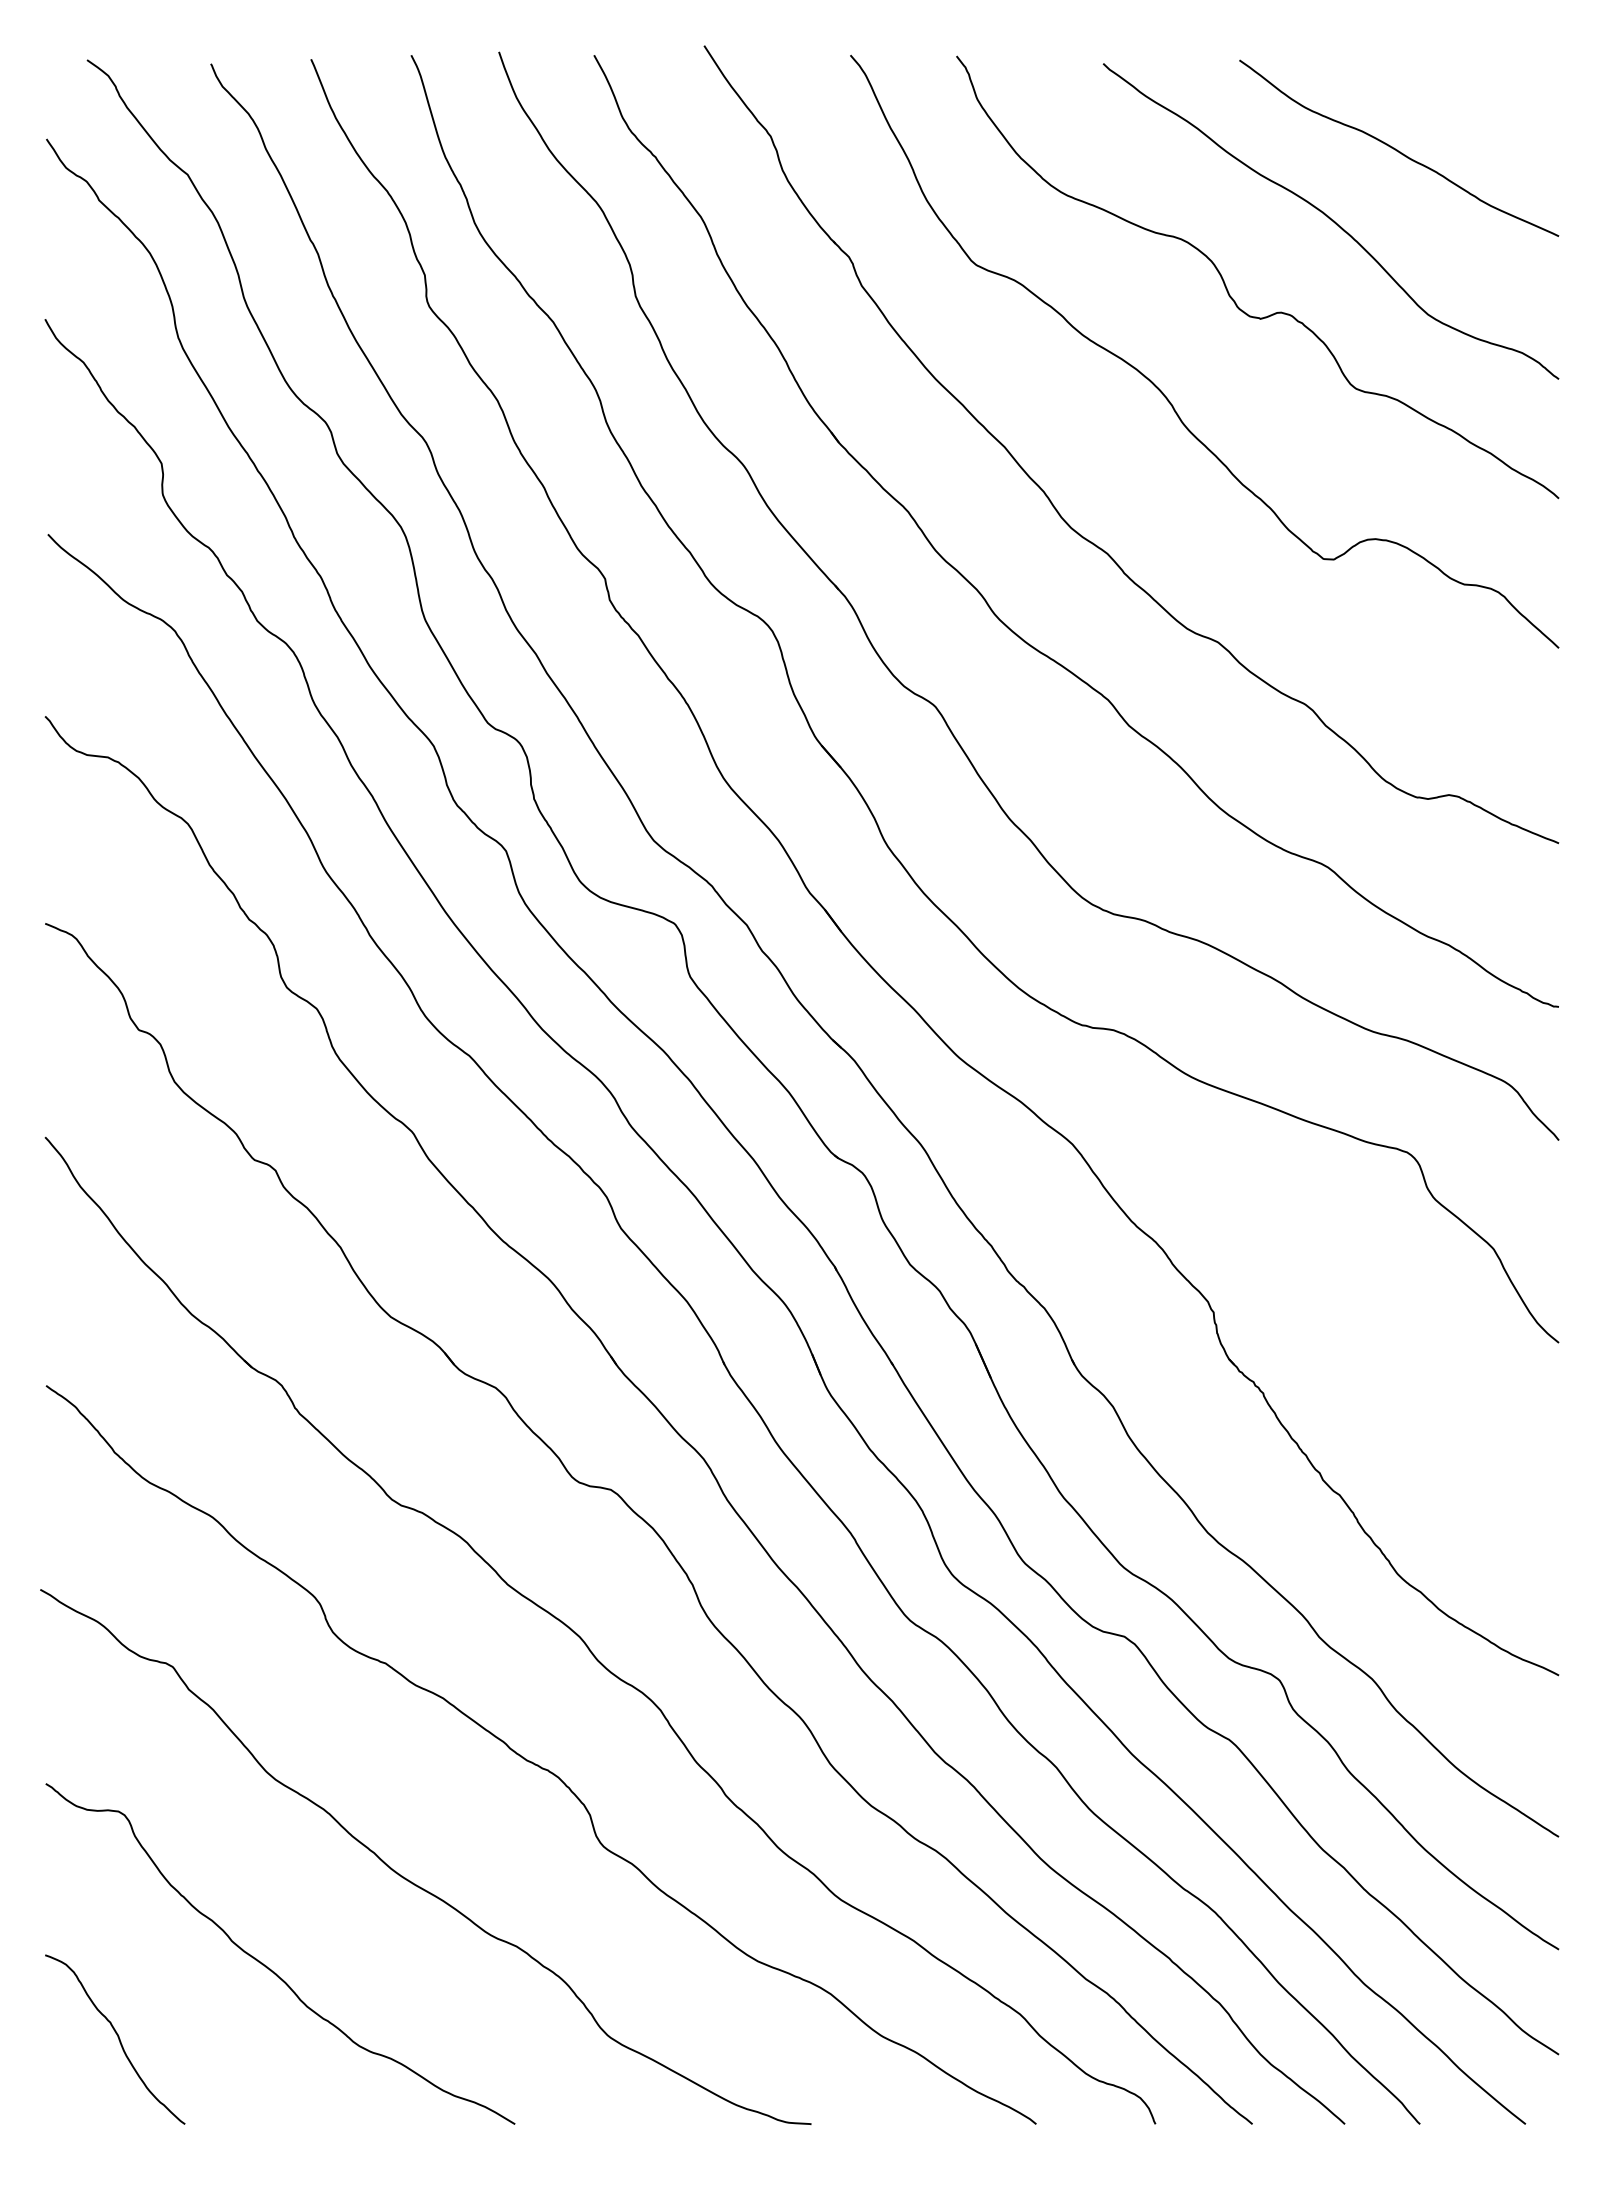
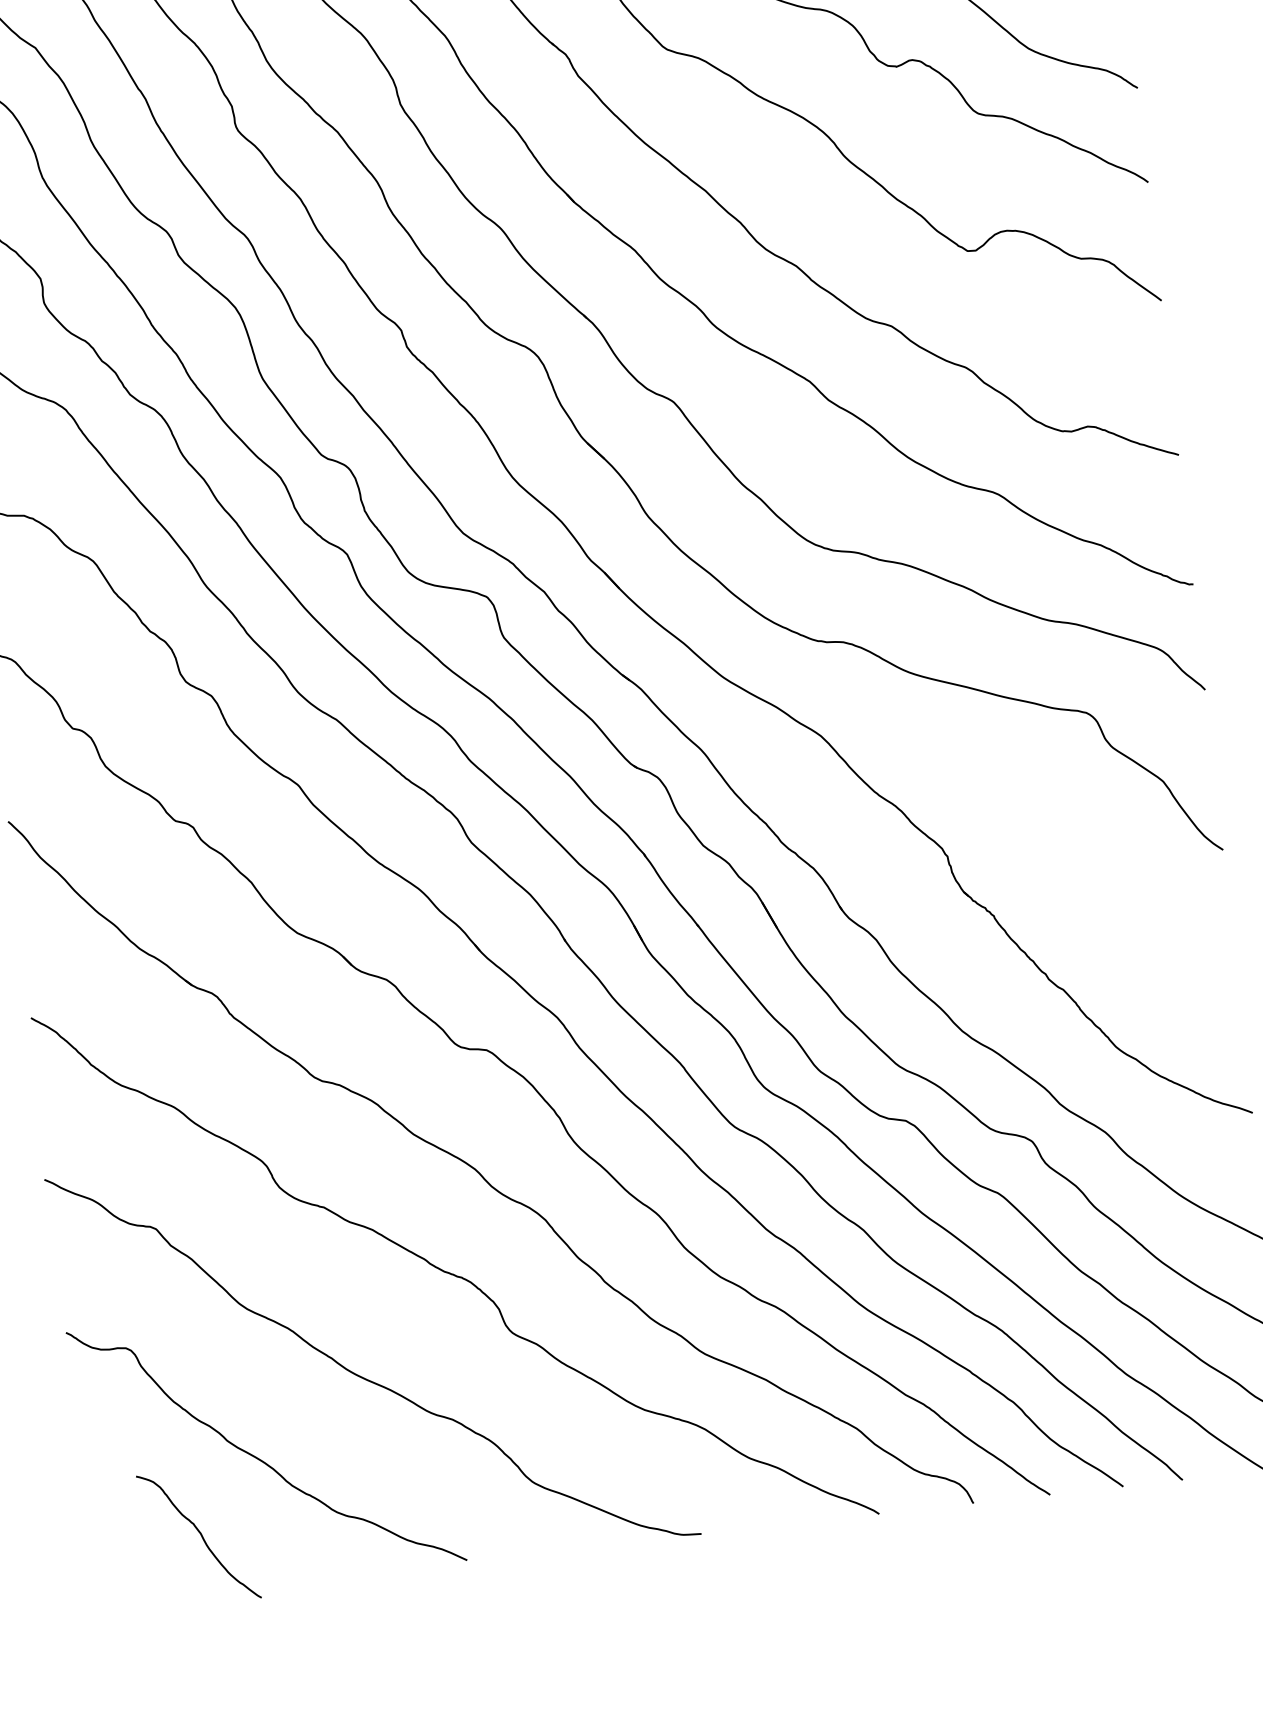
curve: (117, 2037) -> (200, 1535), moved

